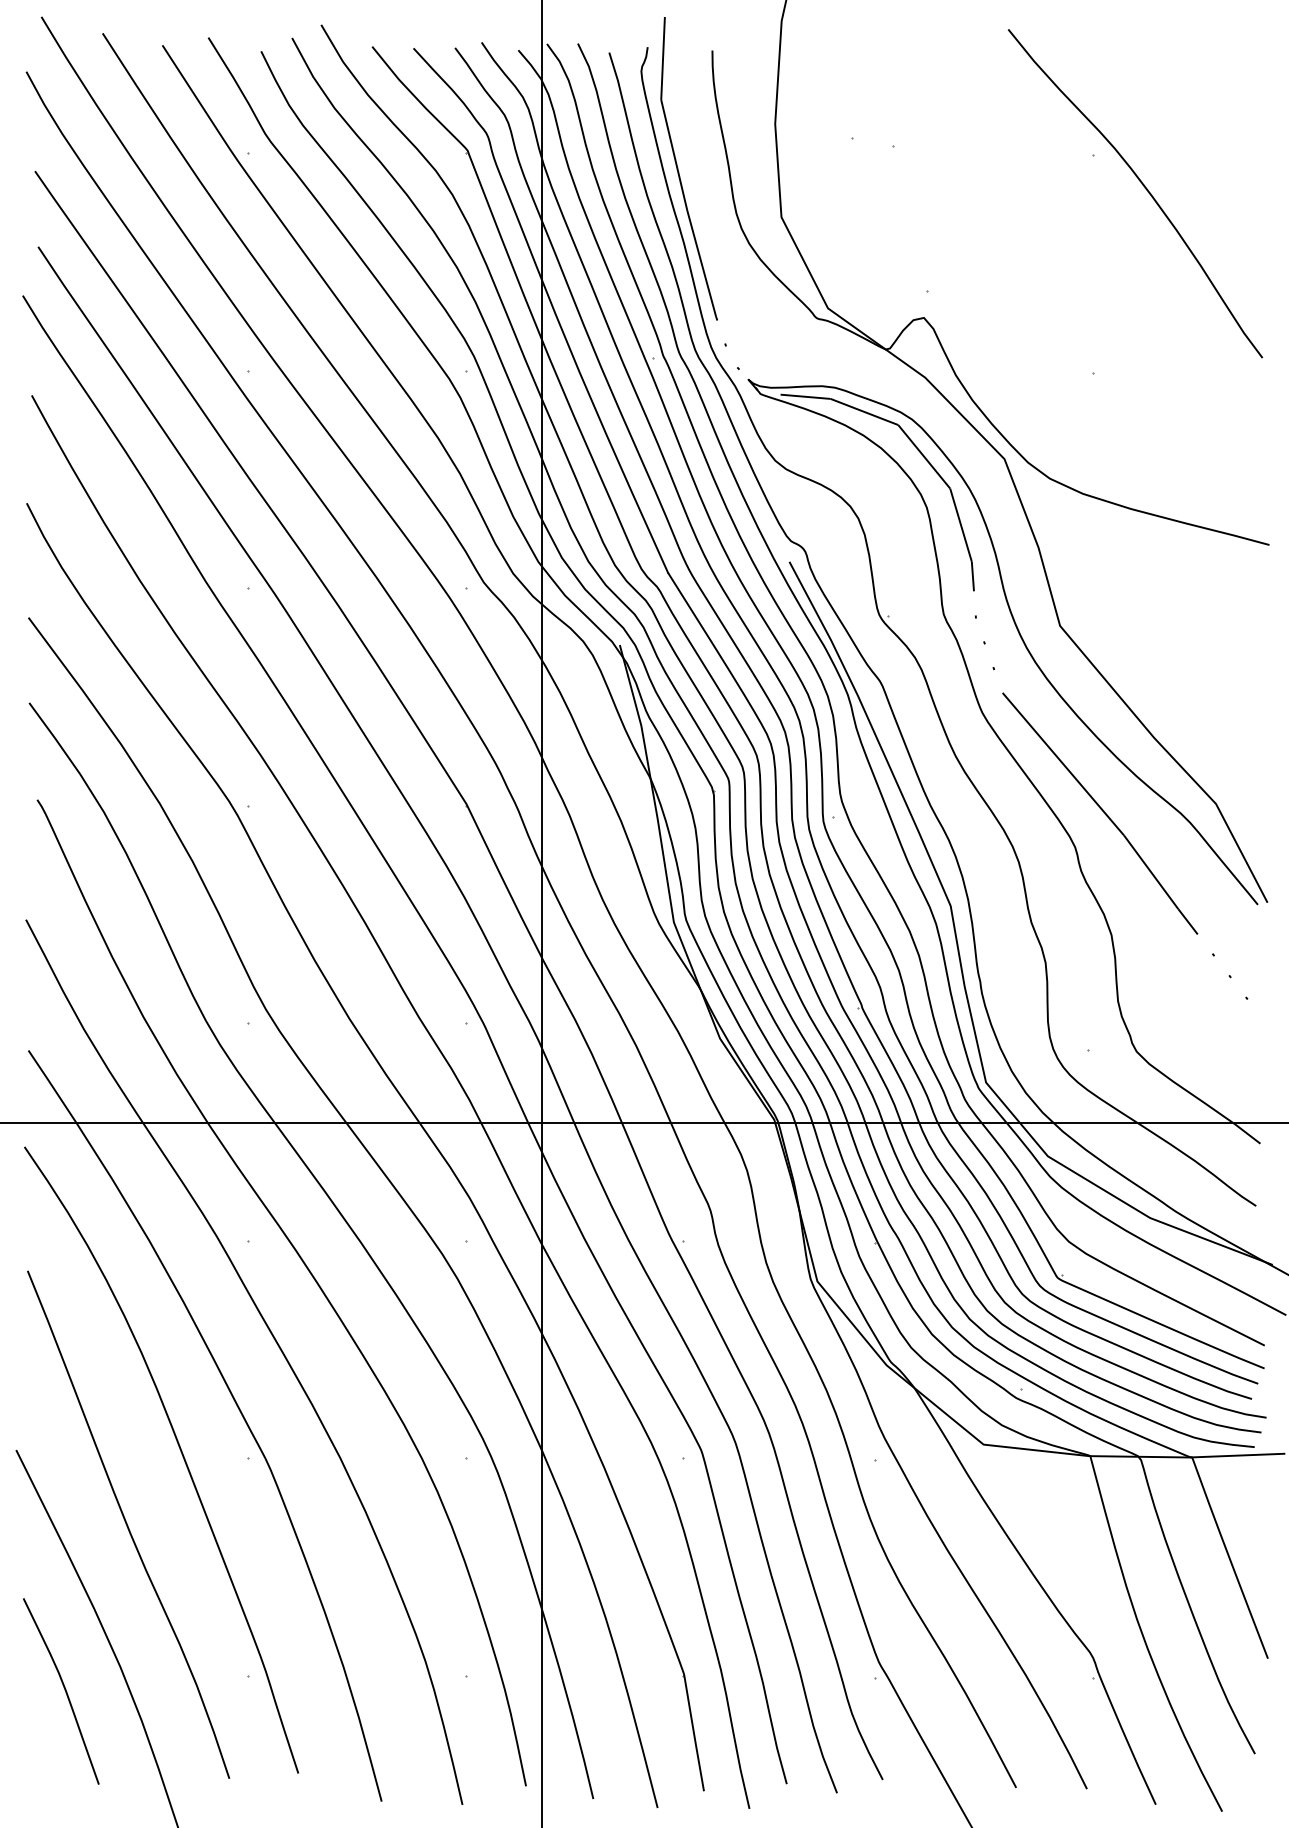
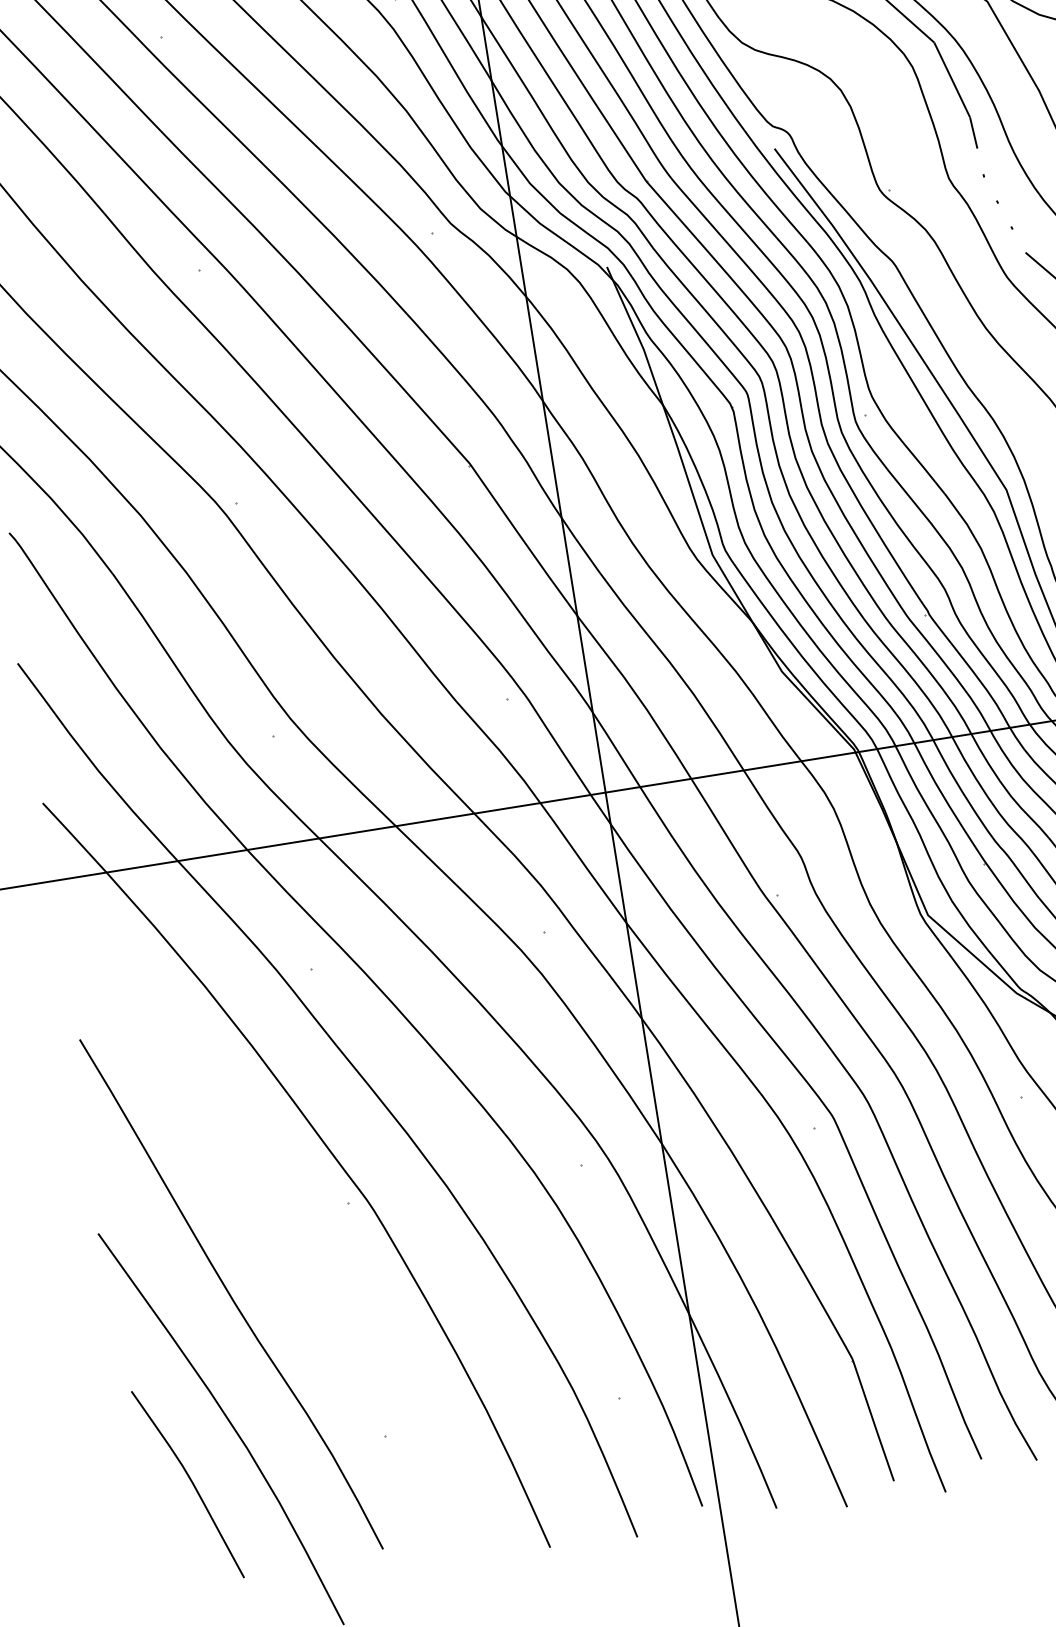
curve: (180, 1452) -> (274, 1208), removed

